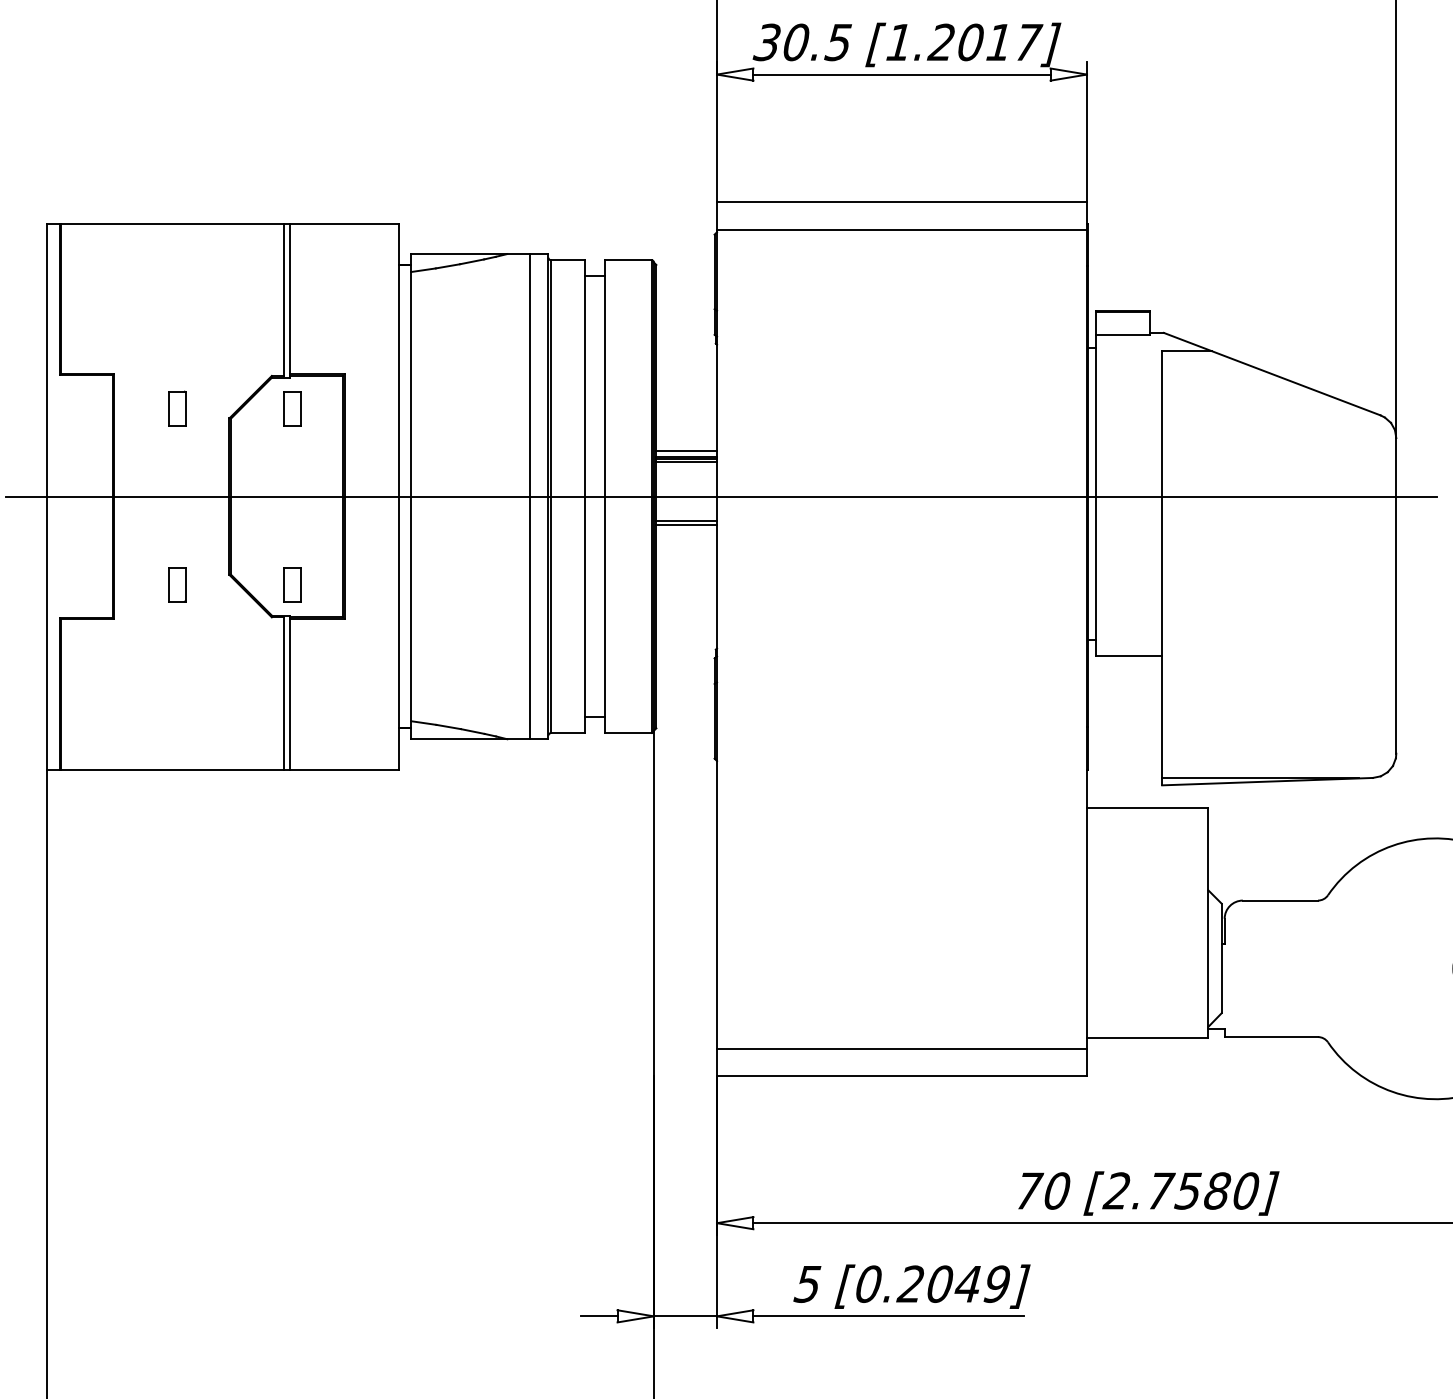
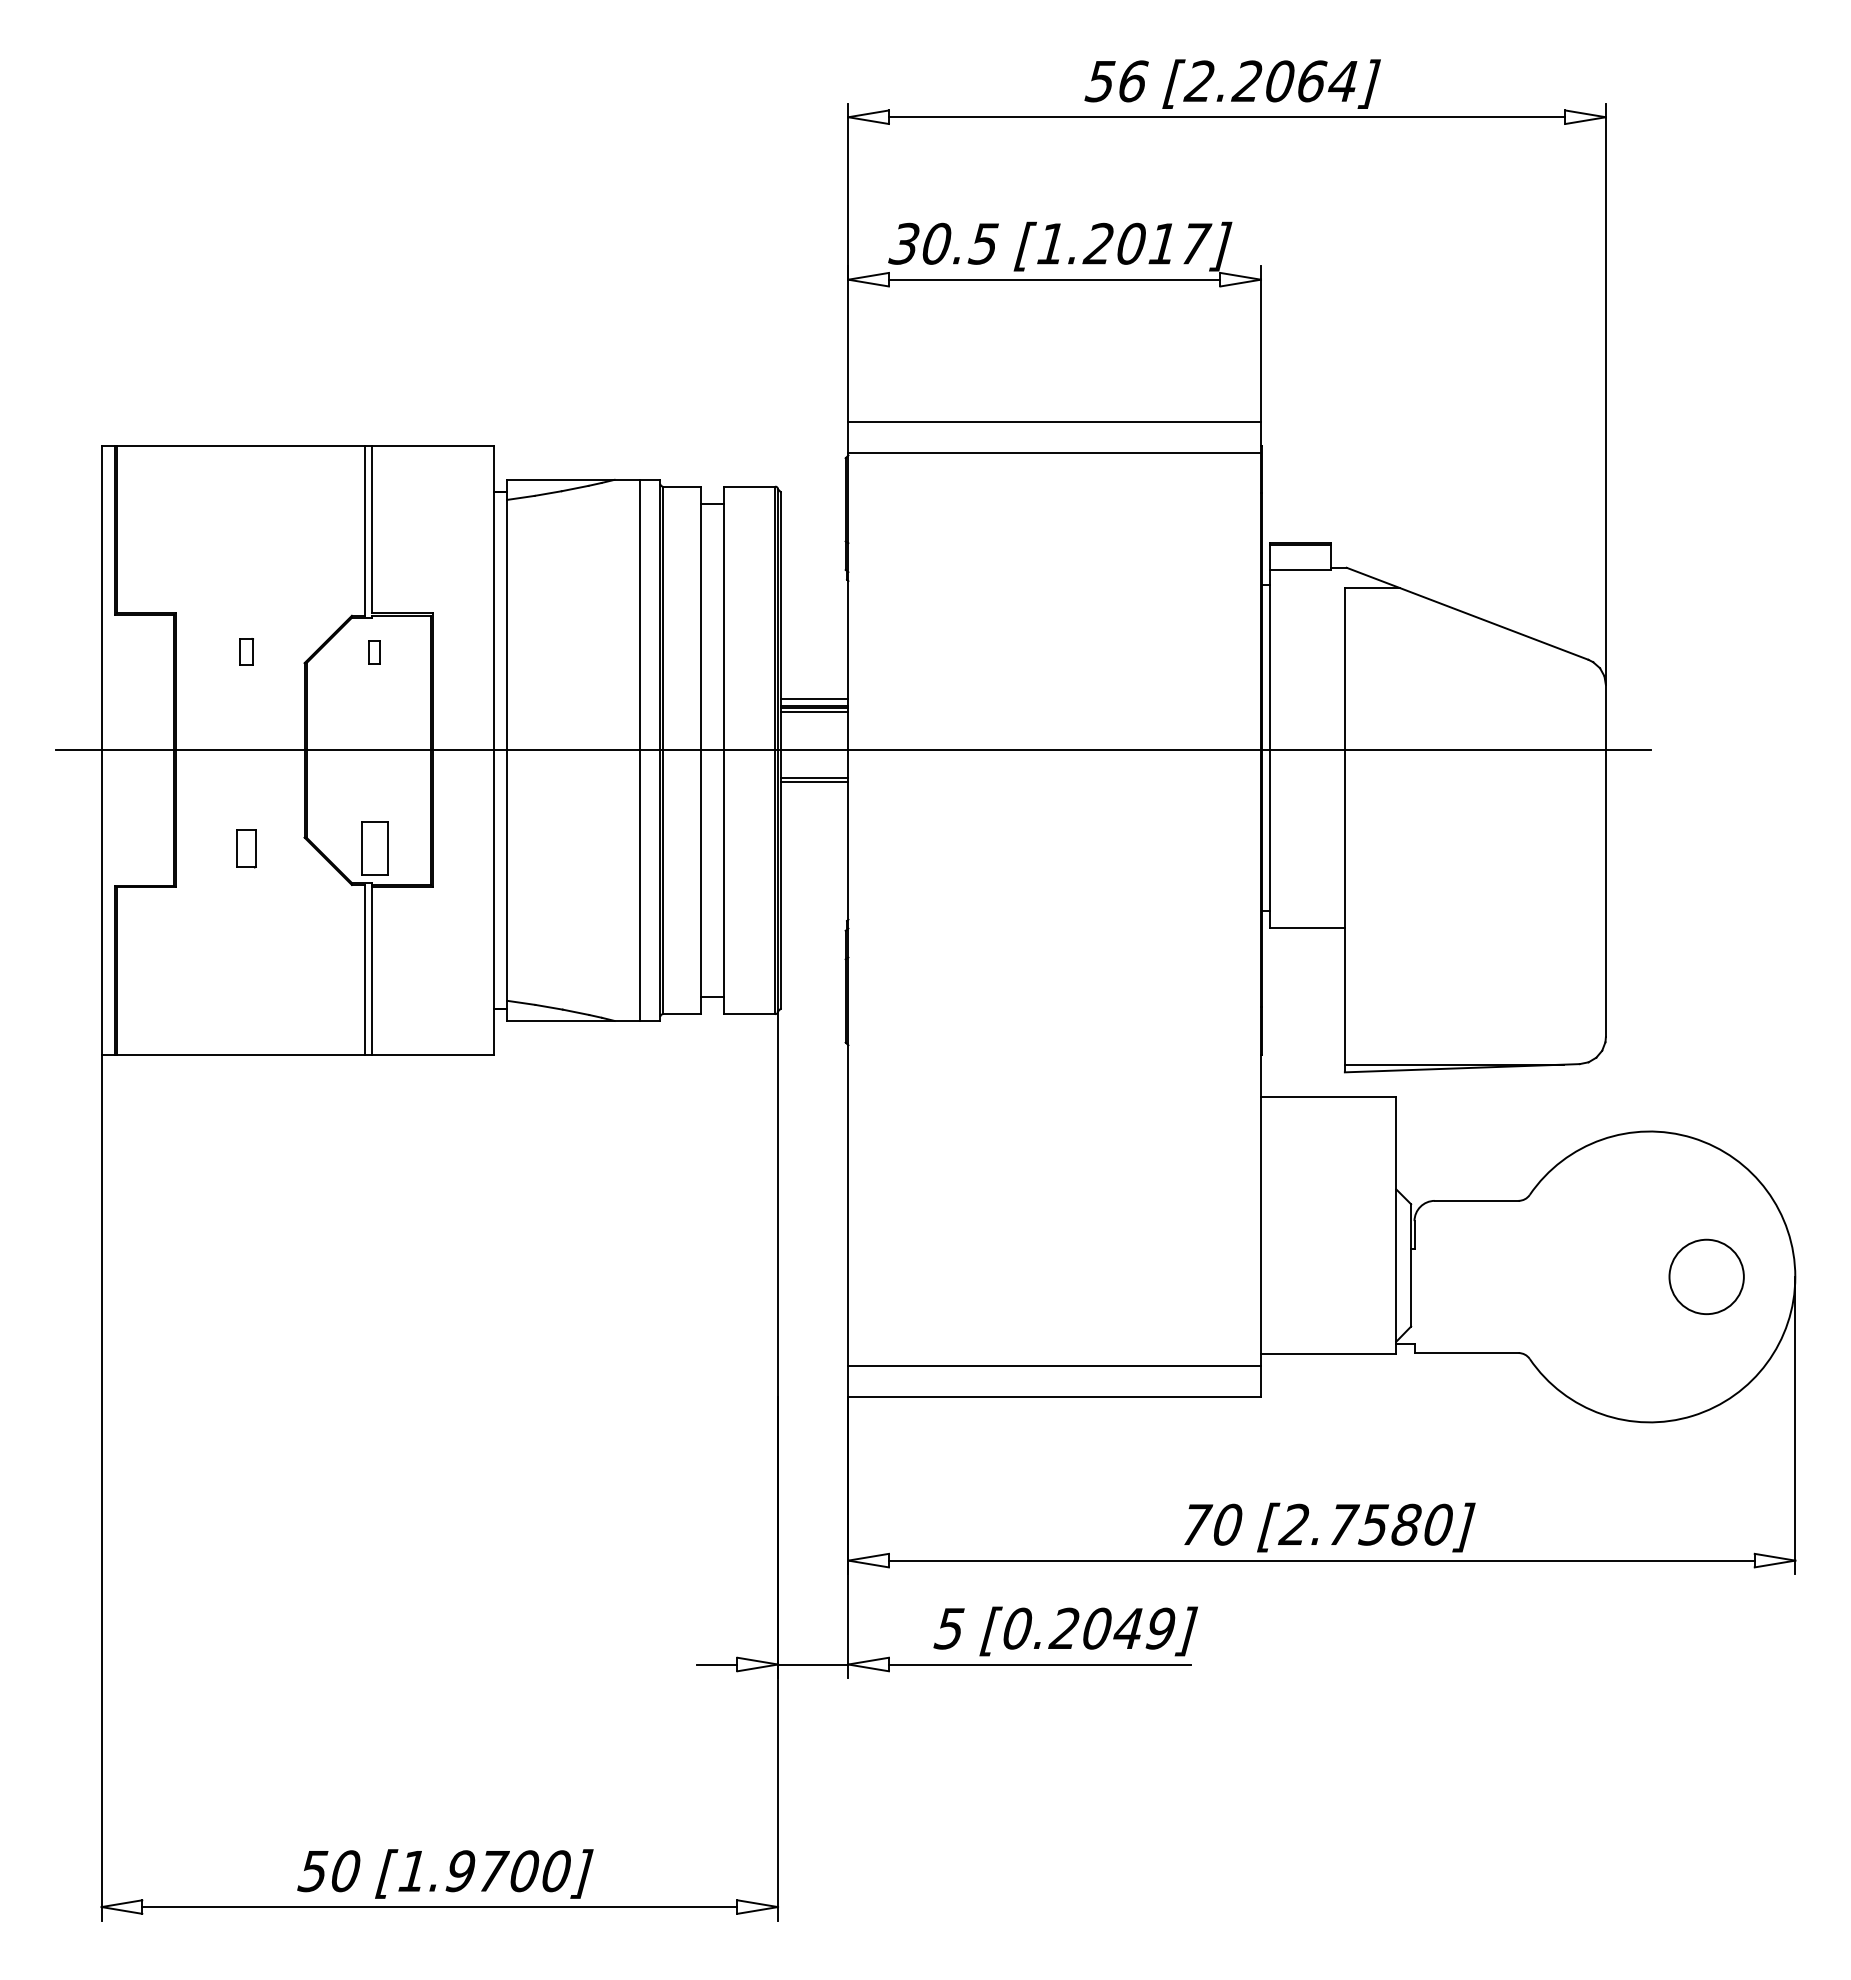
part: (177, 407) -> (246, 651), size x0.7
part: (292, 407) -> (374, 651), size x0.6
part: (292, 584) -> (374, 848), size x1.4

